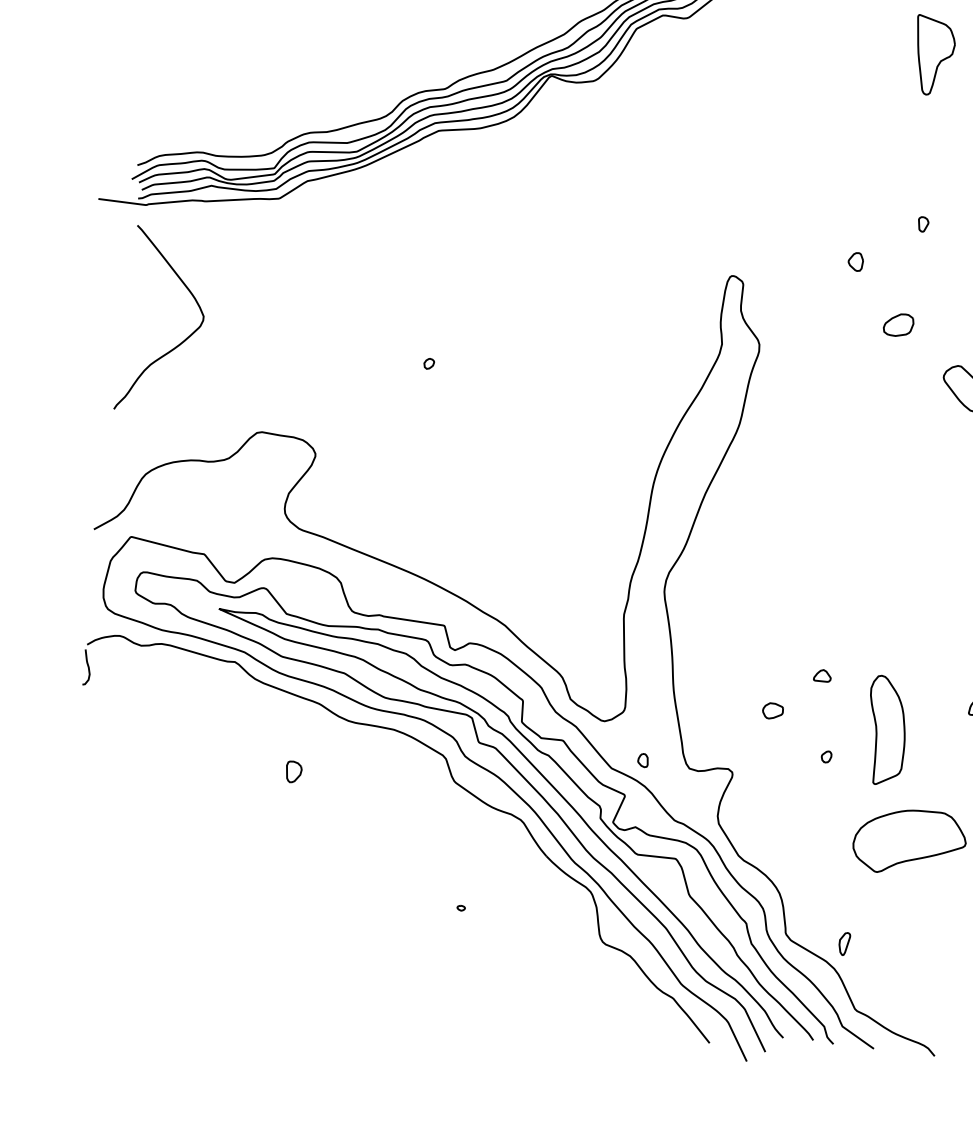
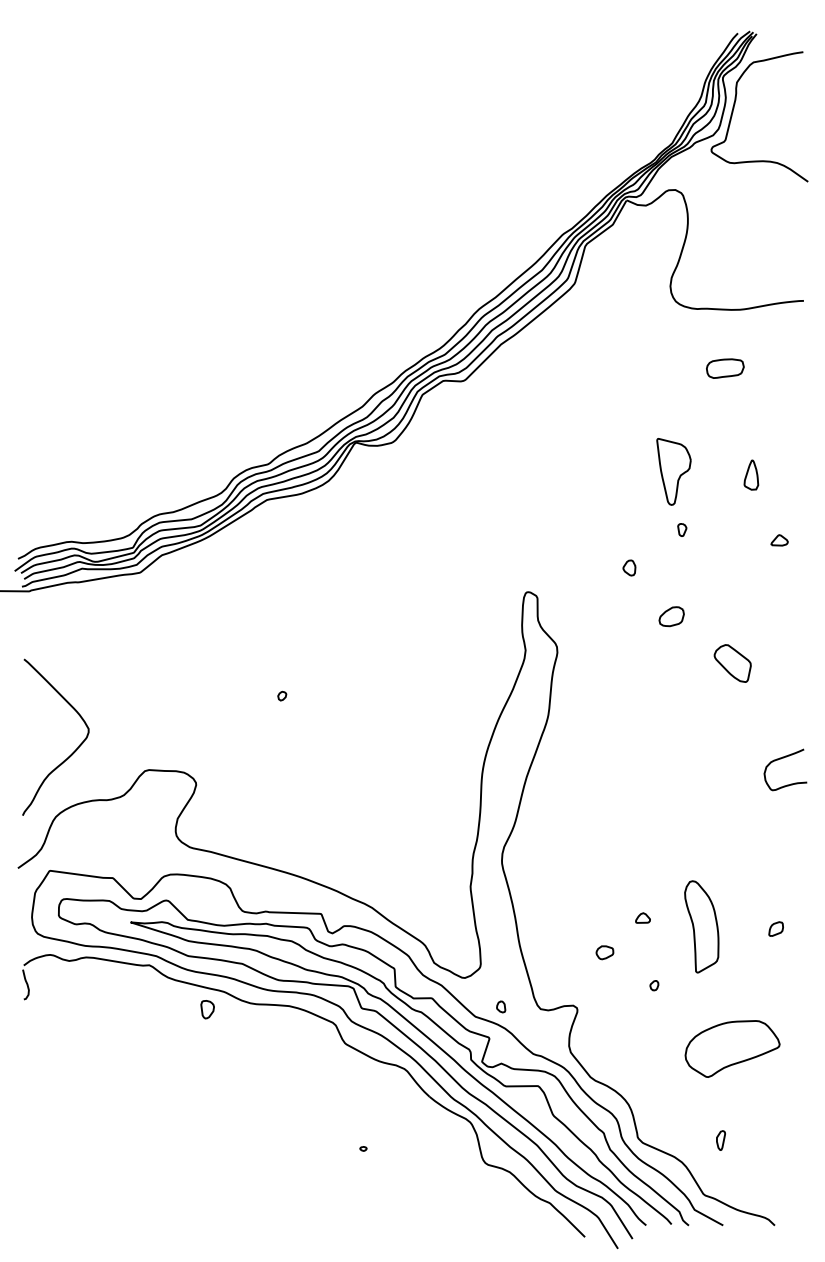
part: (933, 55) -> (673, 471), moved
curve: (181, 341) -> (72, 752), moved
part: (885, 730) -> (701, 926), moved
part: (293, 771) -> (207, 1009), moved
part: (843, 943) -> (720, 1140), moved

